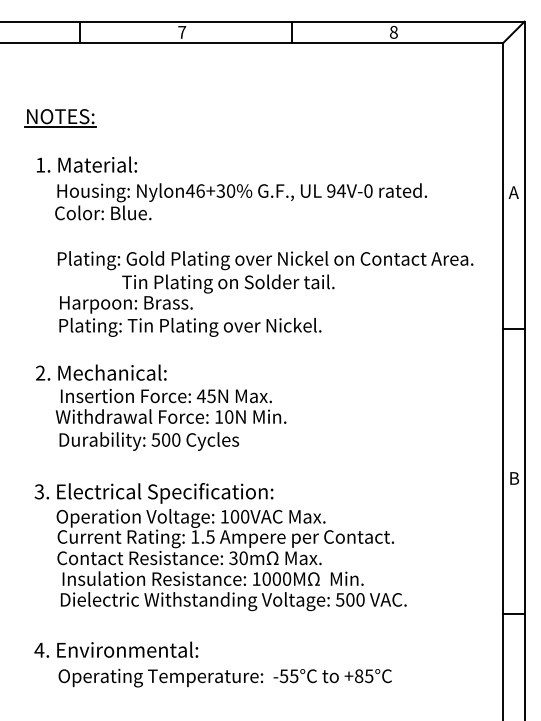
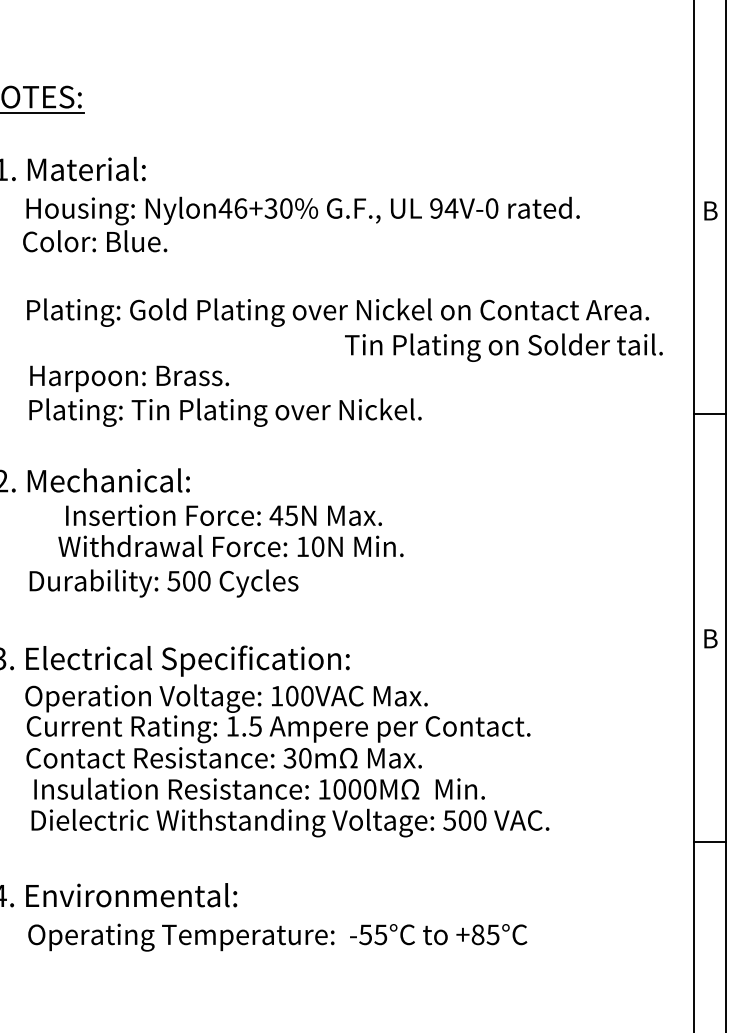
text: (513, 192) -> (709, 210), A -> B
text: (228, 283) -> (504, 346), moved
text: (170, 405) -> (230, 529), moved

